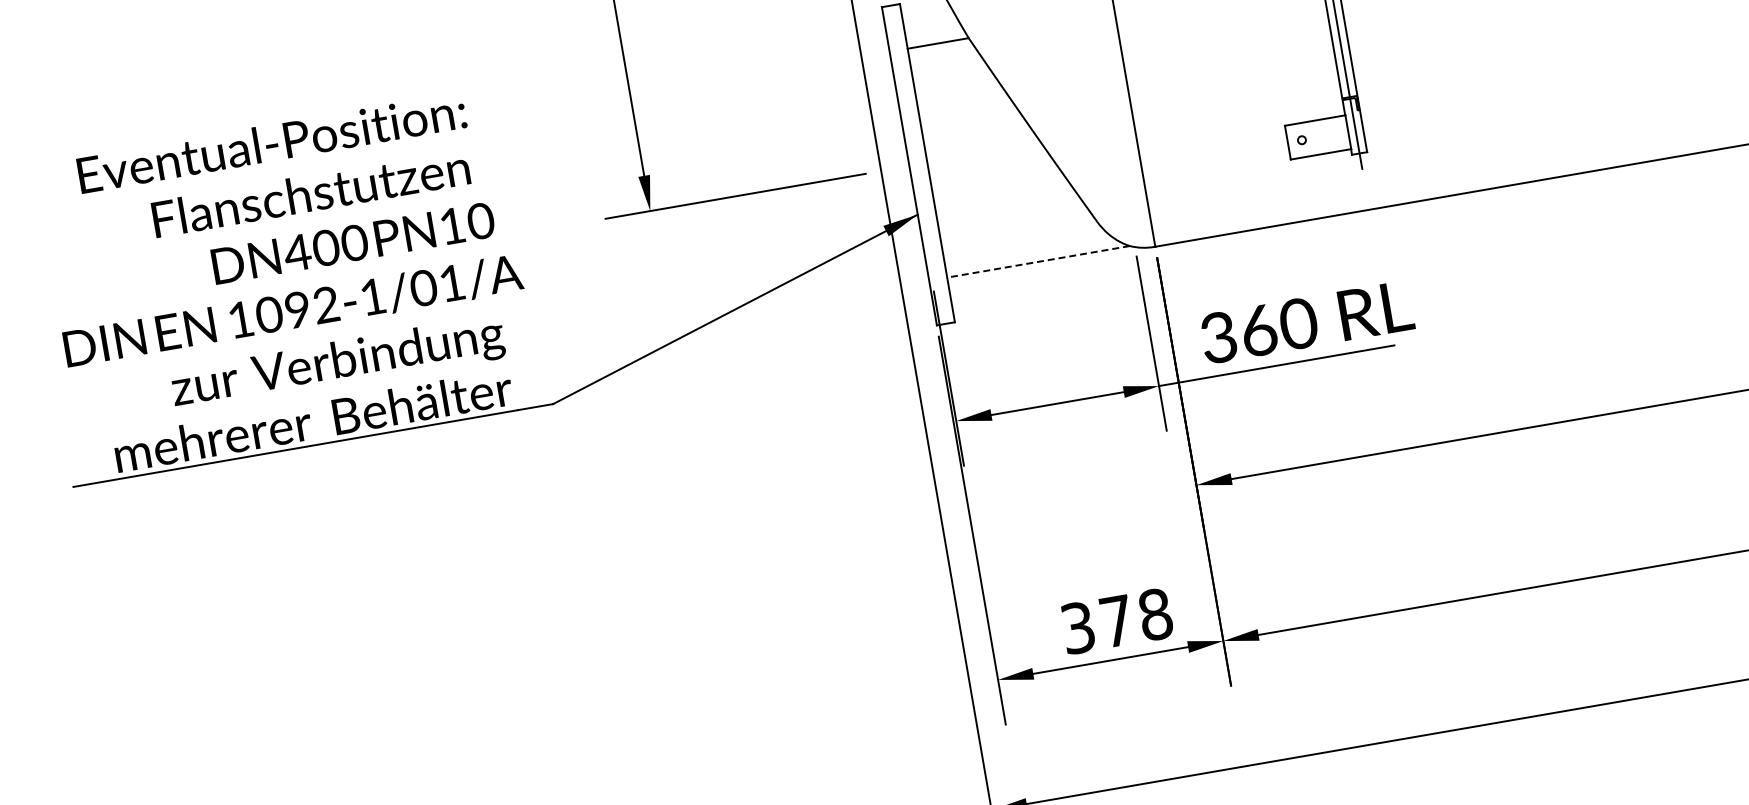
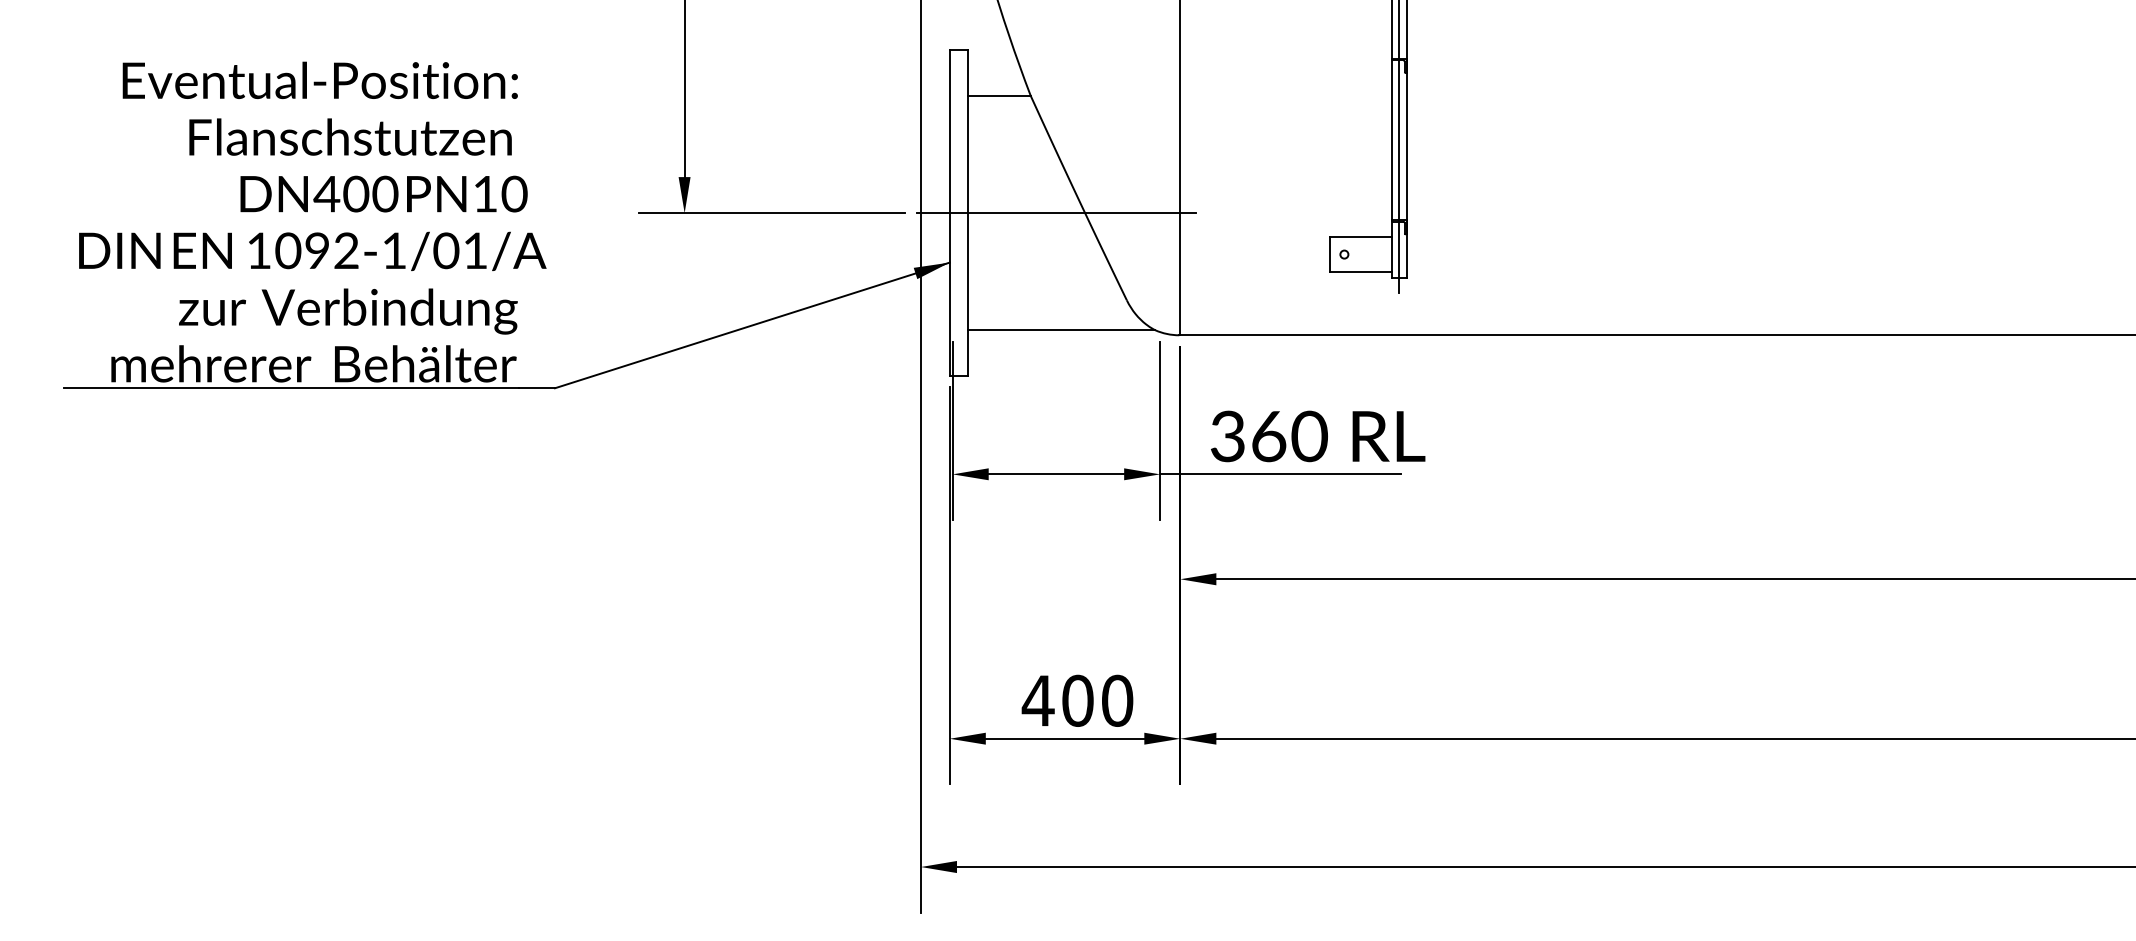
line: (1013, 148) -> (1056, 213), added
line: (1038, 262) -> (1061, 330), dashed -> solid
text: (1116, 620) -> (1077, 700), 378 -> 400

